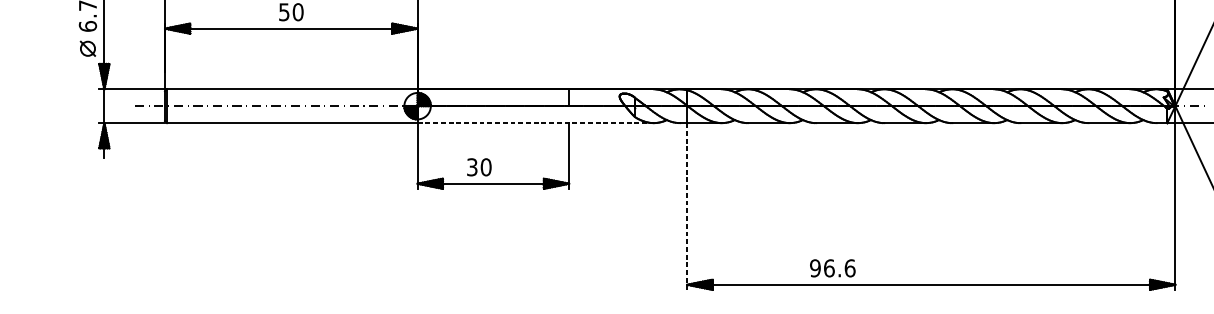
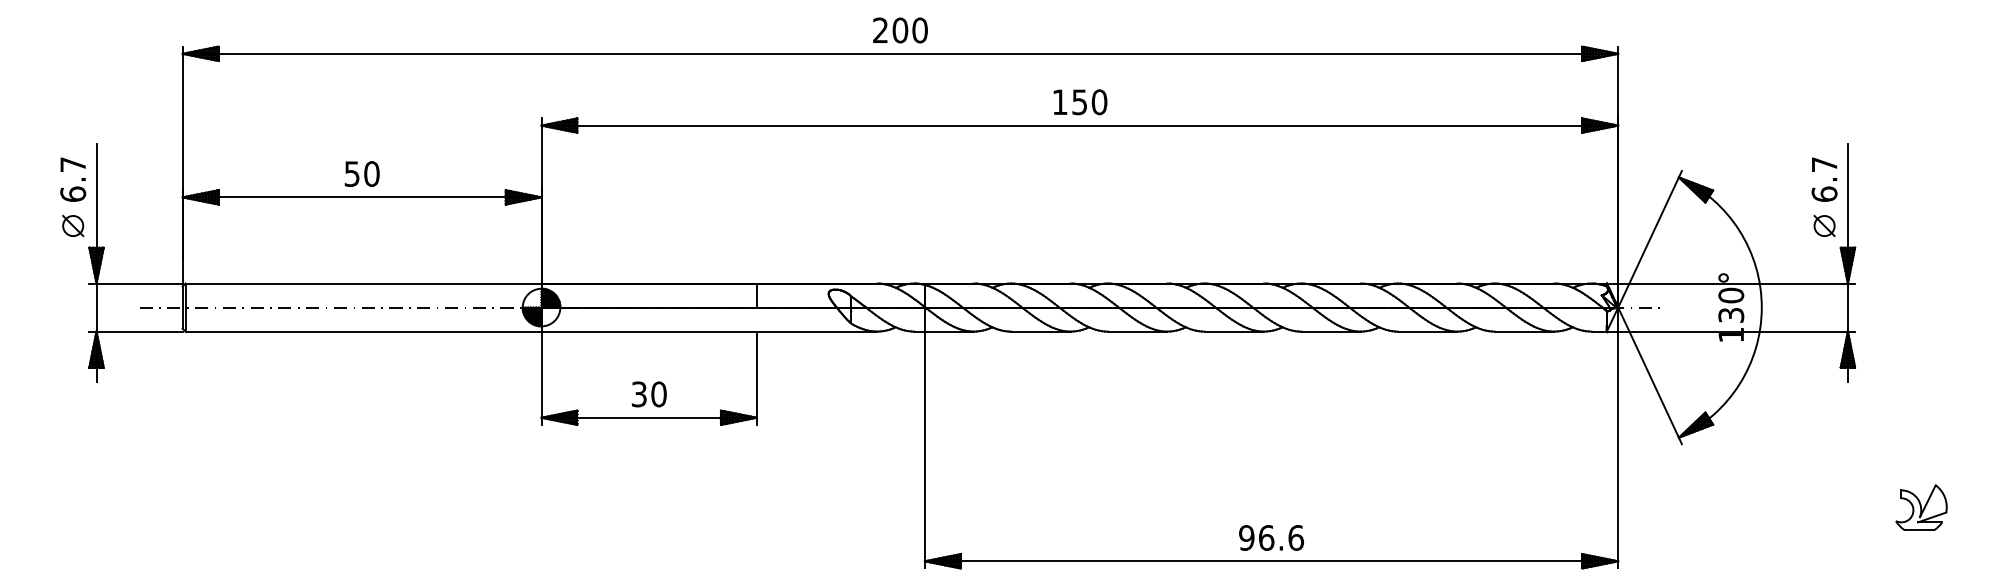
line: (535, 123) -> (709, 331), dashed -> solid
text: (478, 167) -> (648, 394), moved
line: (687, 206) -> (924, 450), dashed -> solid
text: (832, 268) -> (1271, 537), moved

